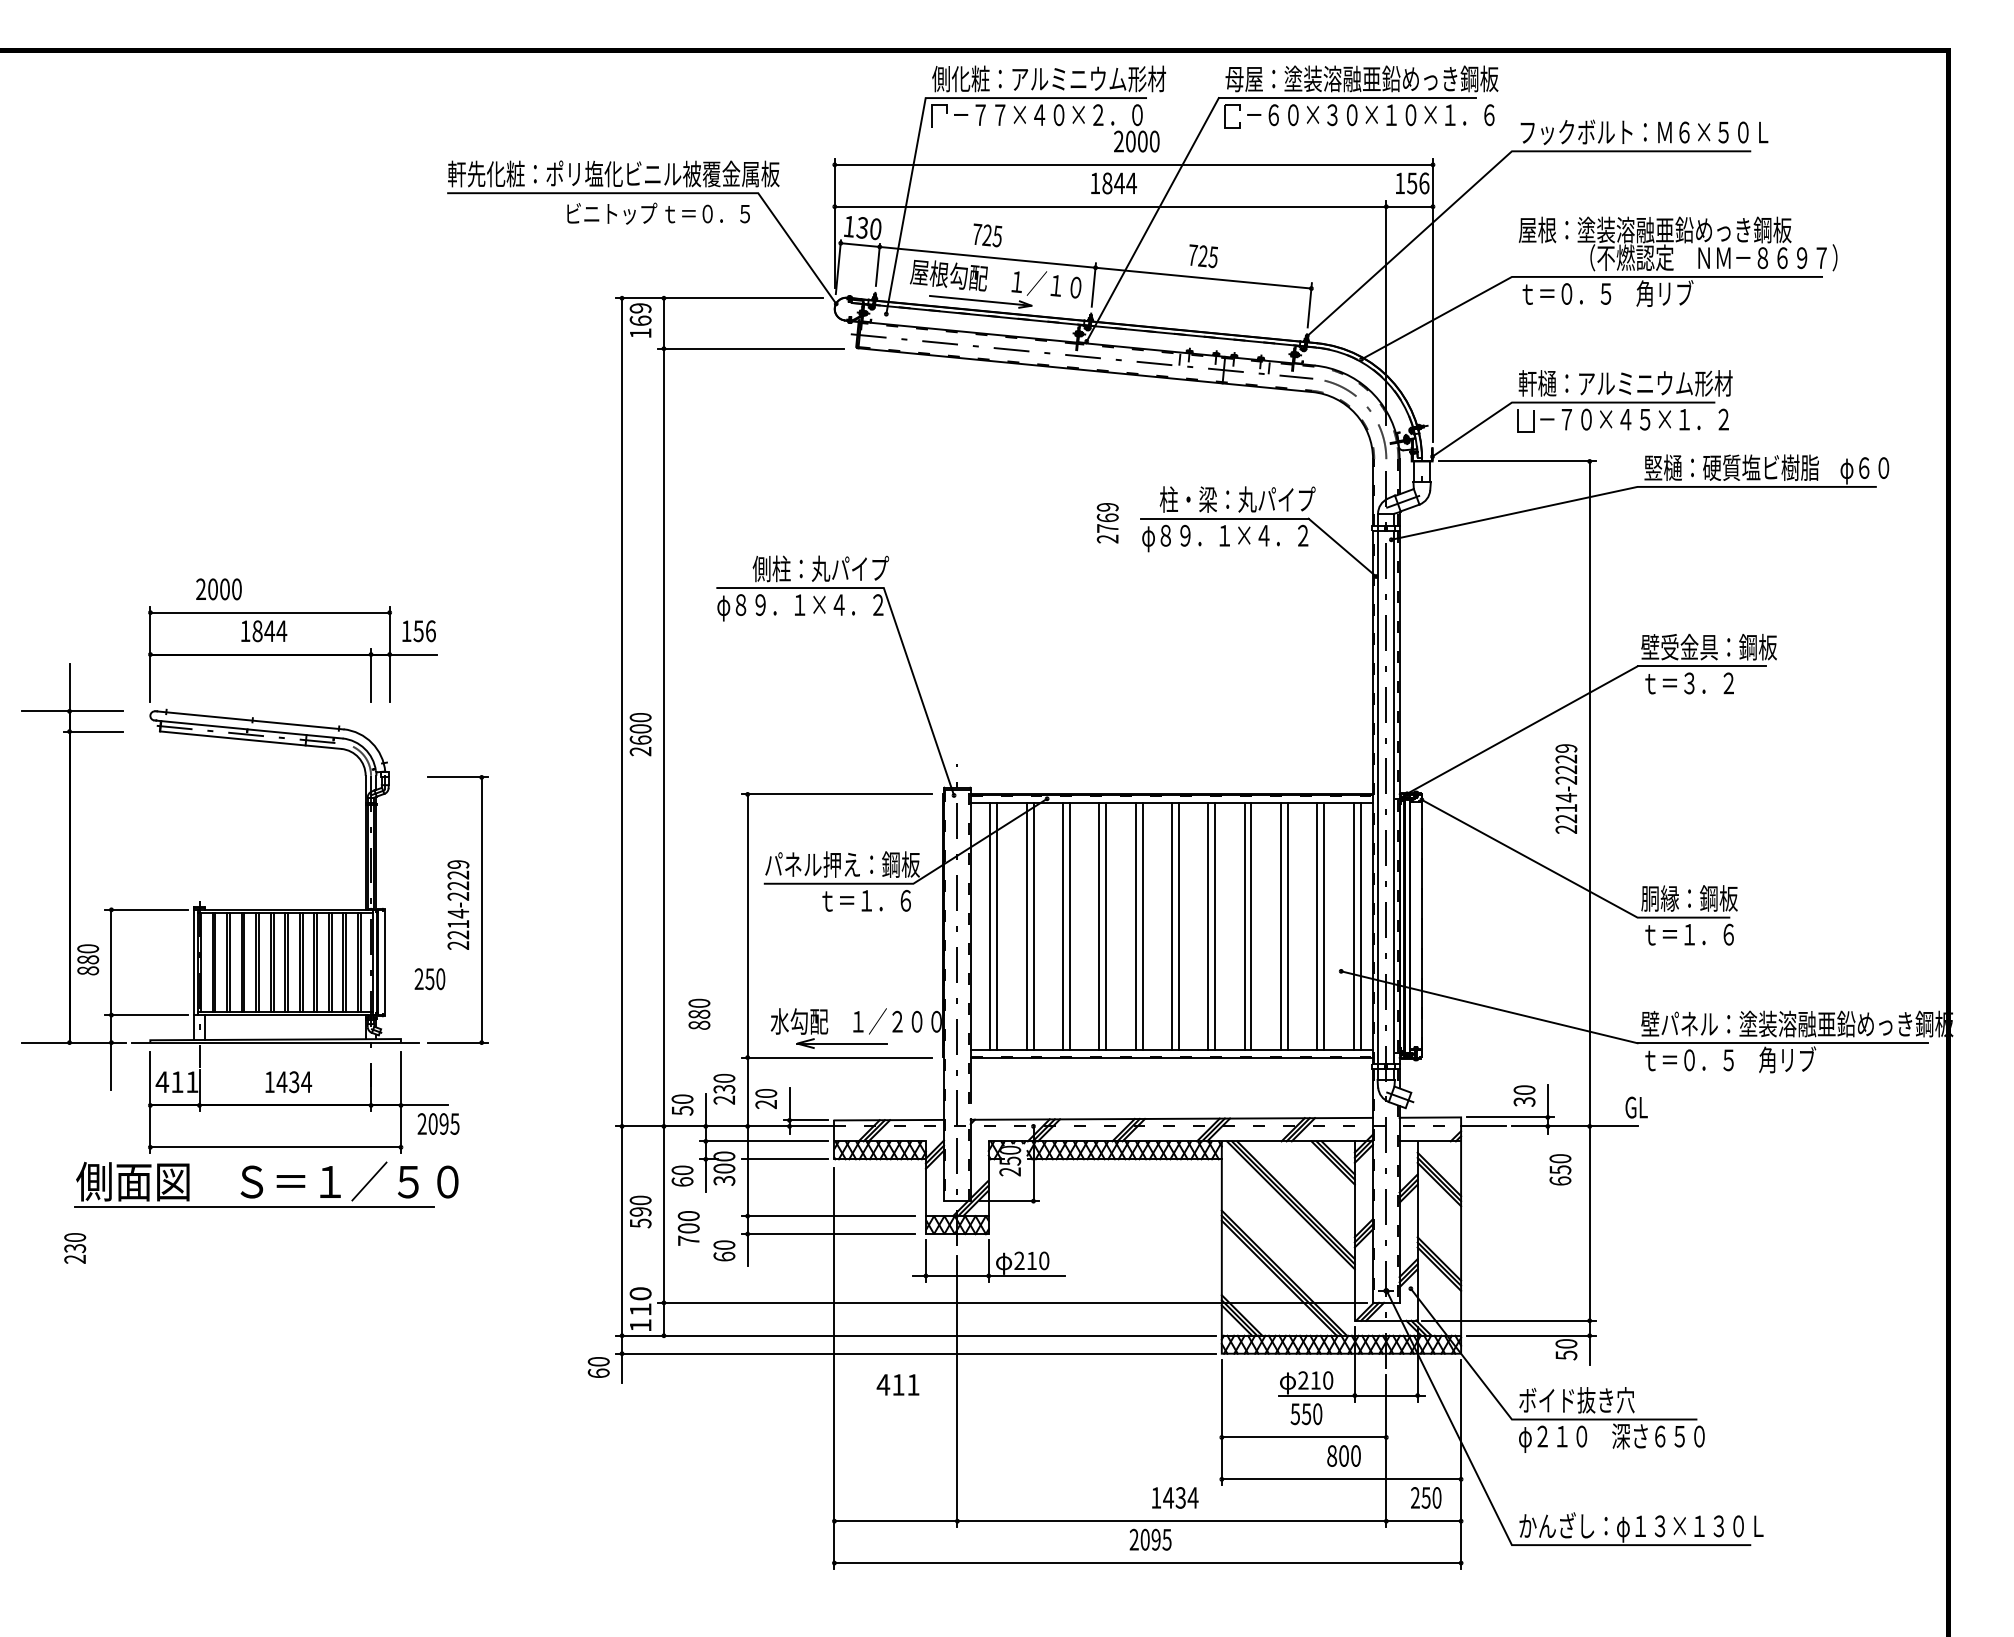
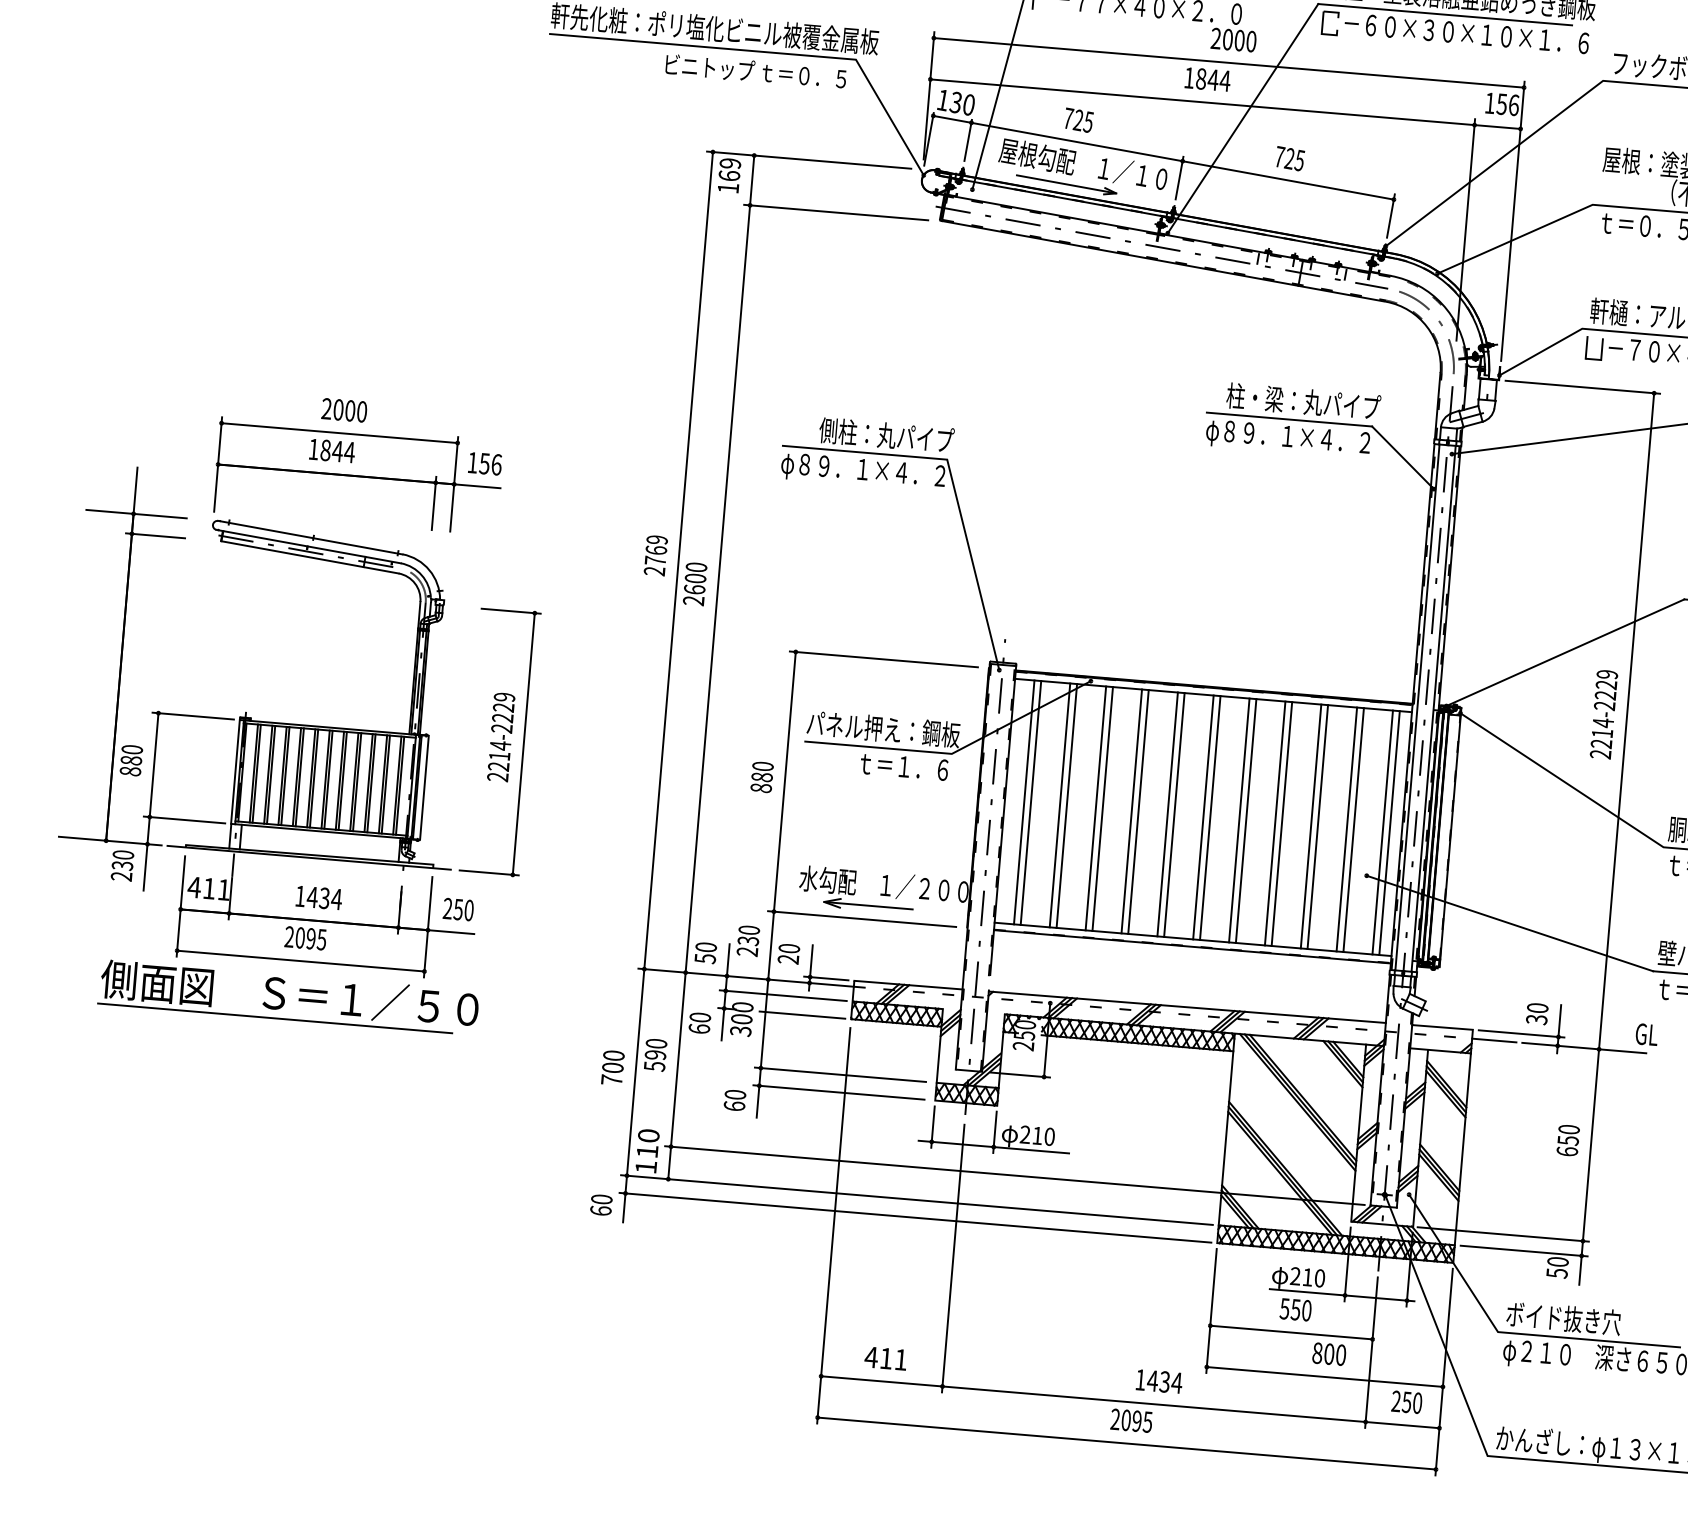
text: (1107, 523) -> (655, 555), moved
text: (218, 589) -> (343, 410), moved
text: (429, 979) -> (457, 909), moved
text: (699, 1013) -> (762, 776), moved
text: (438, 1123) -> (305, 937), moved
text: (1560, 1169) -> (1568, 1140), moved
text: (688, 1228) -> (612, 1067), moved
text: (75, 1248) -> (122, 865), moved
text: (897, 1384) -> (885, 1358), moved

